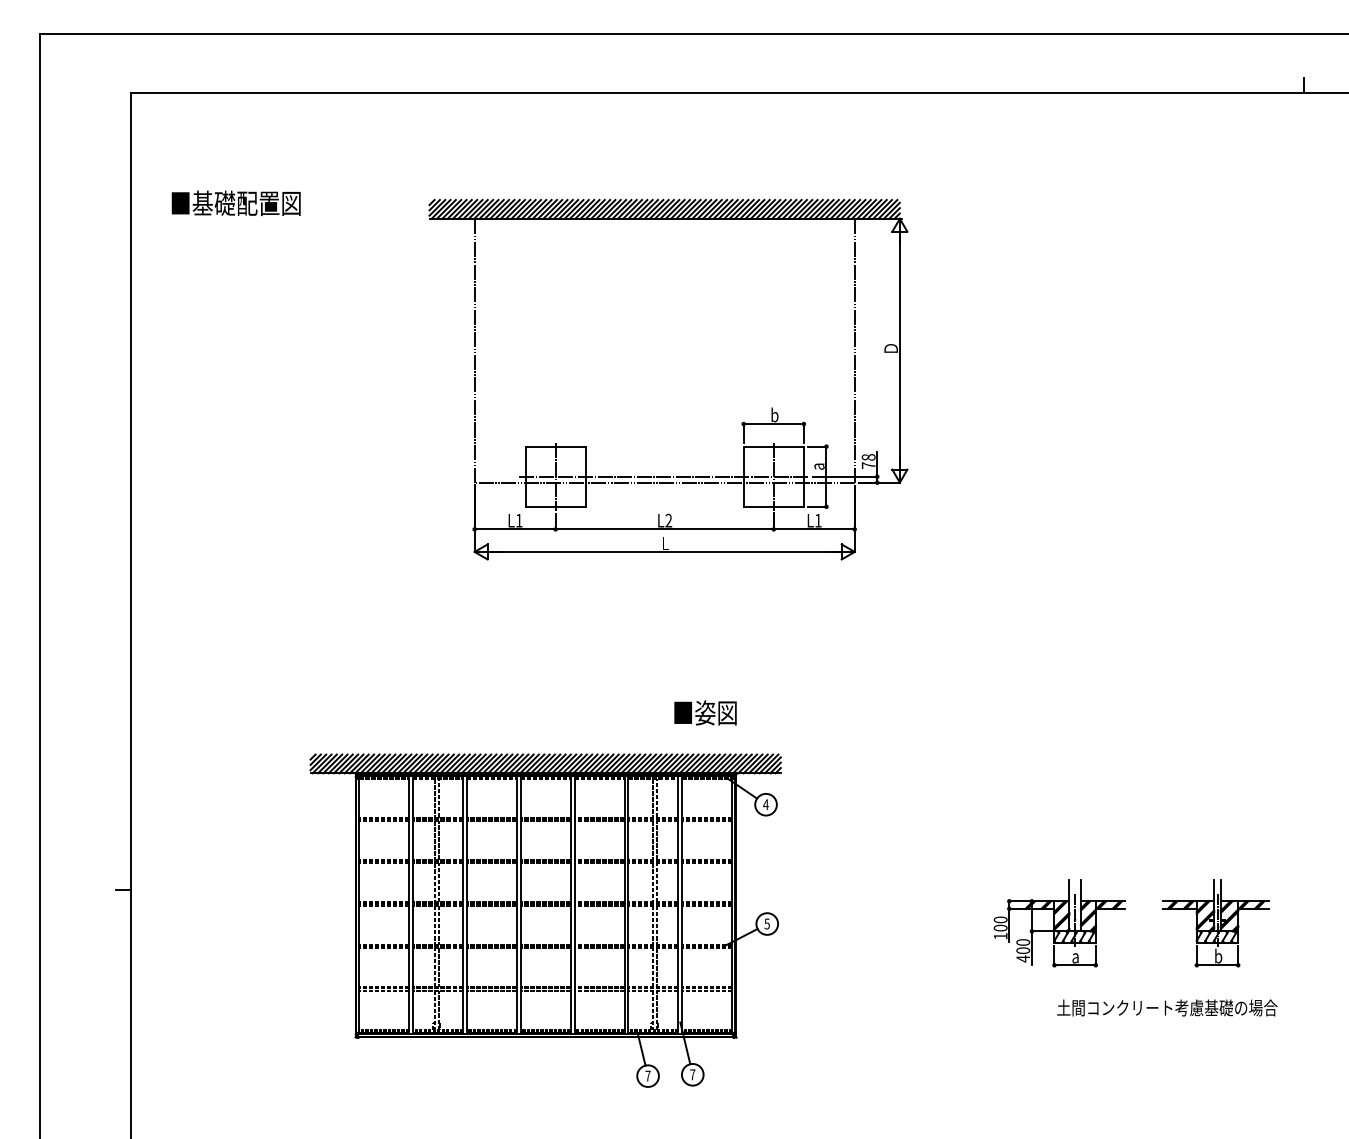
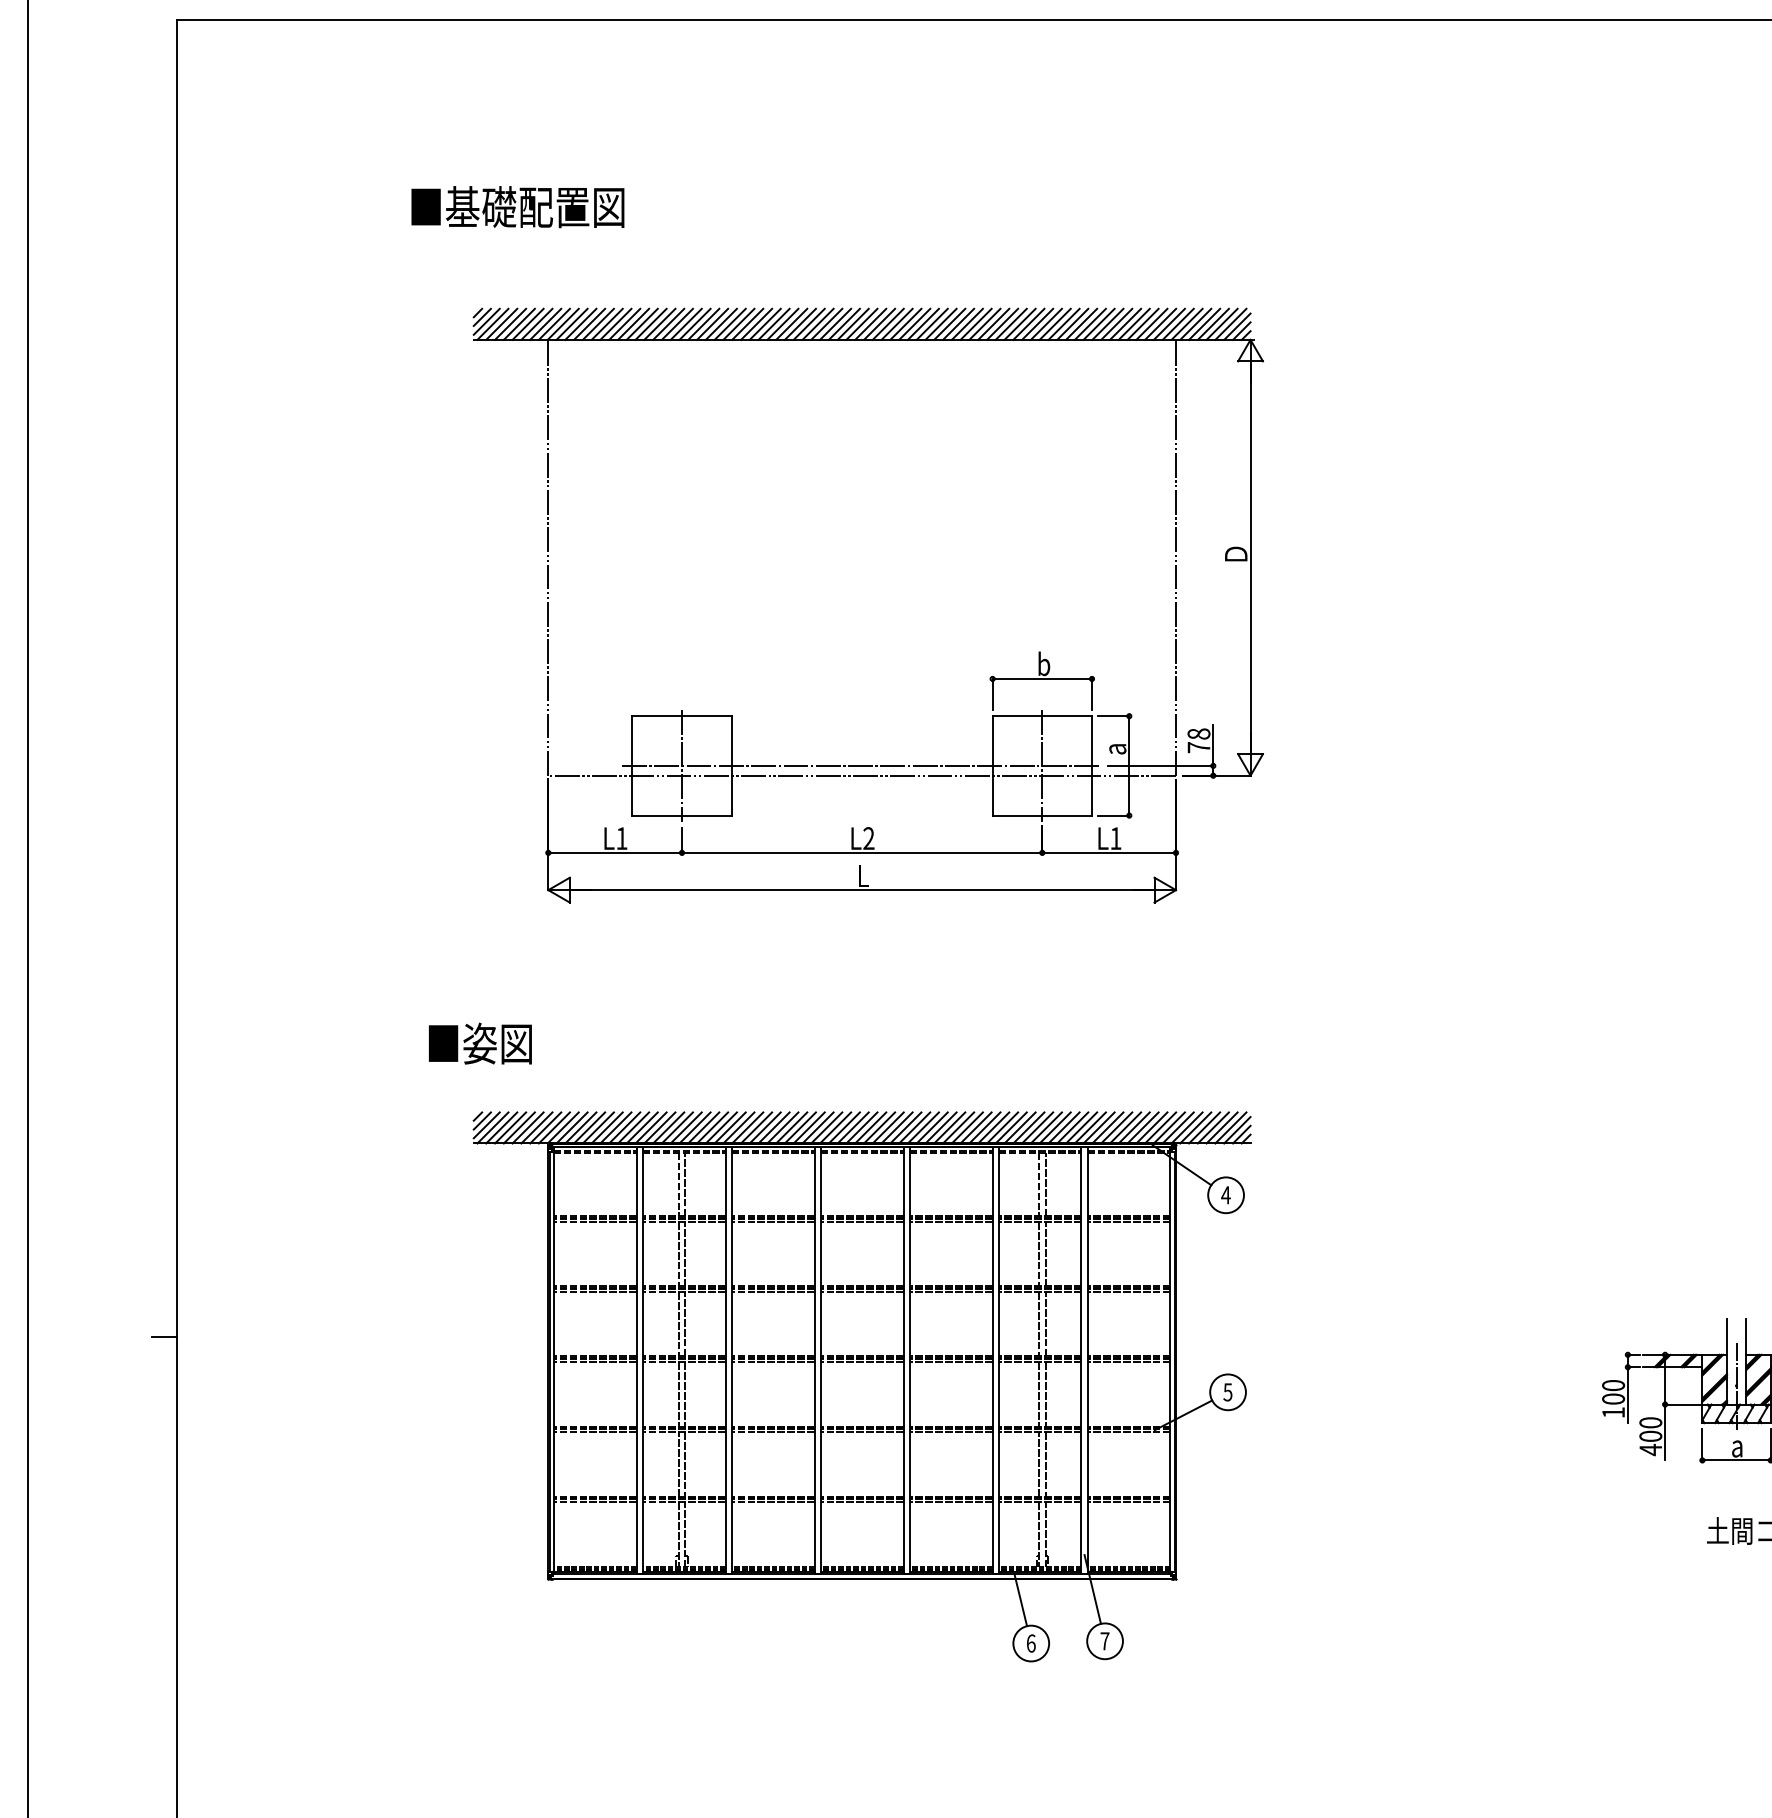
text: (235, 203) -> (516, 207), moved
part: (741, 423) -> (989, 678), moved
text: (705, 712) -> (480, 1042), moved
text: (647, 1075) -> (1030, 1642), 7 -> 6

